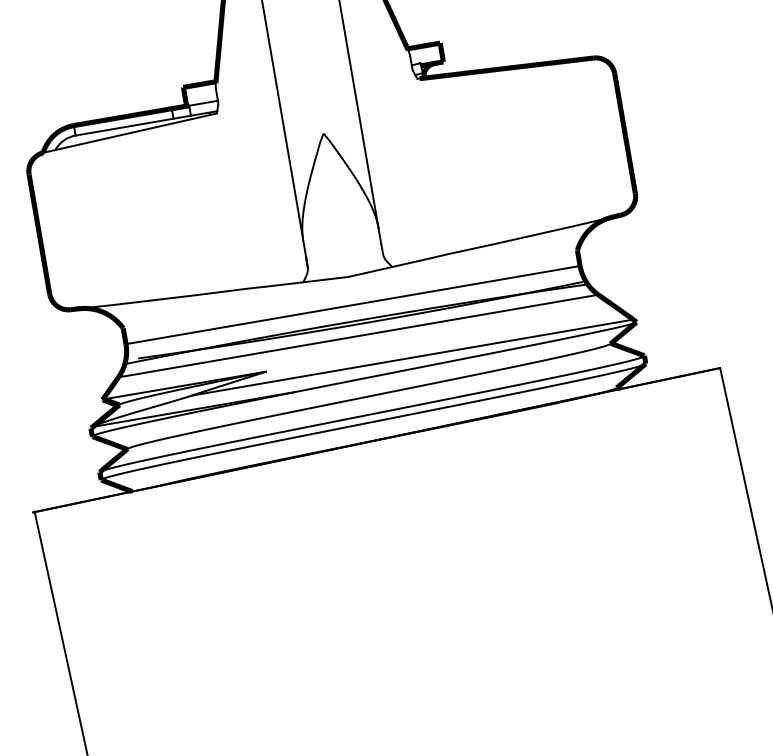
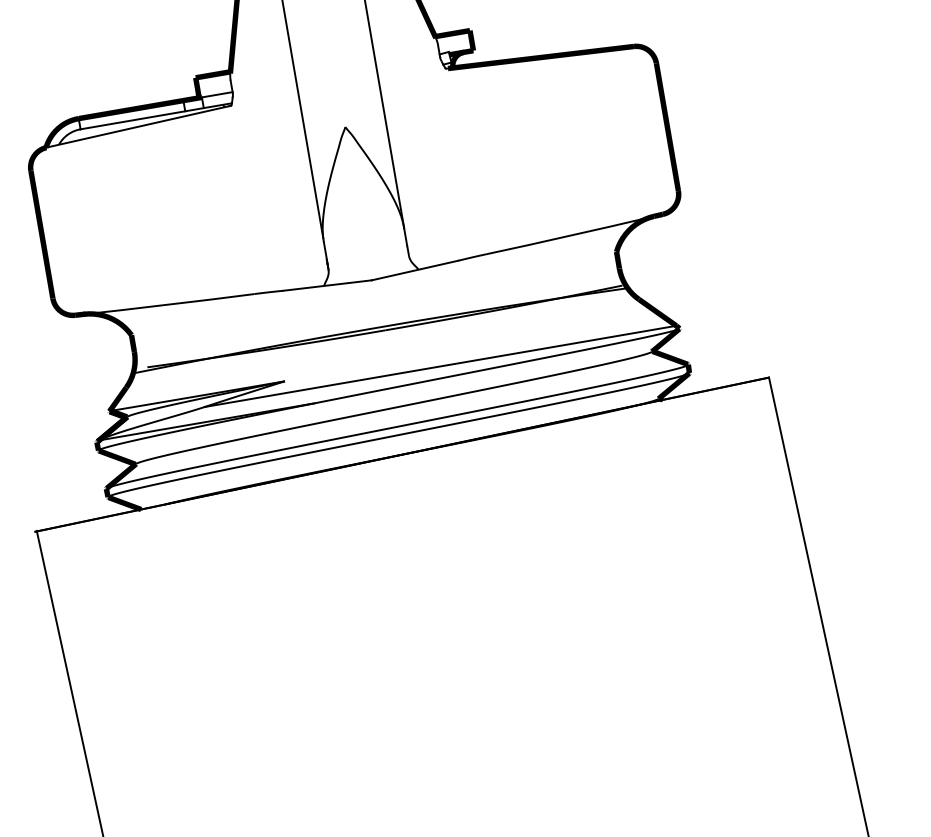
line: (352, 305) -> (376, 310), removed
line: (358, 336) -> (382, 343), removed

